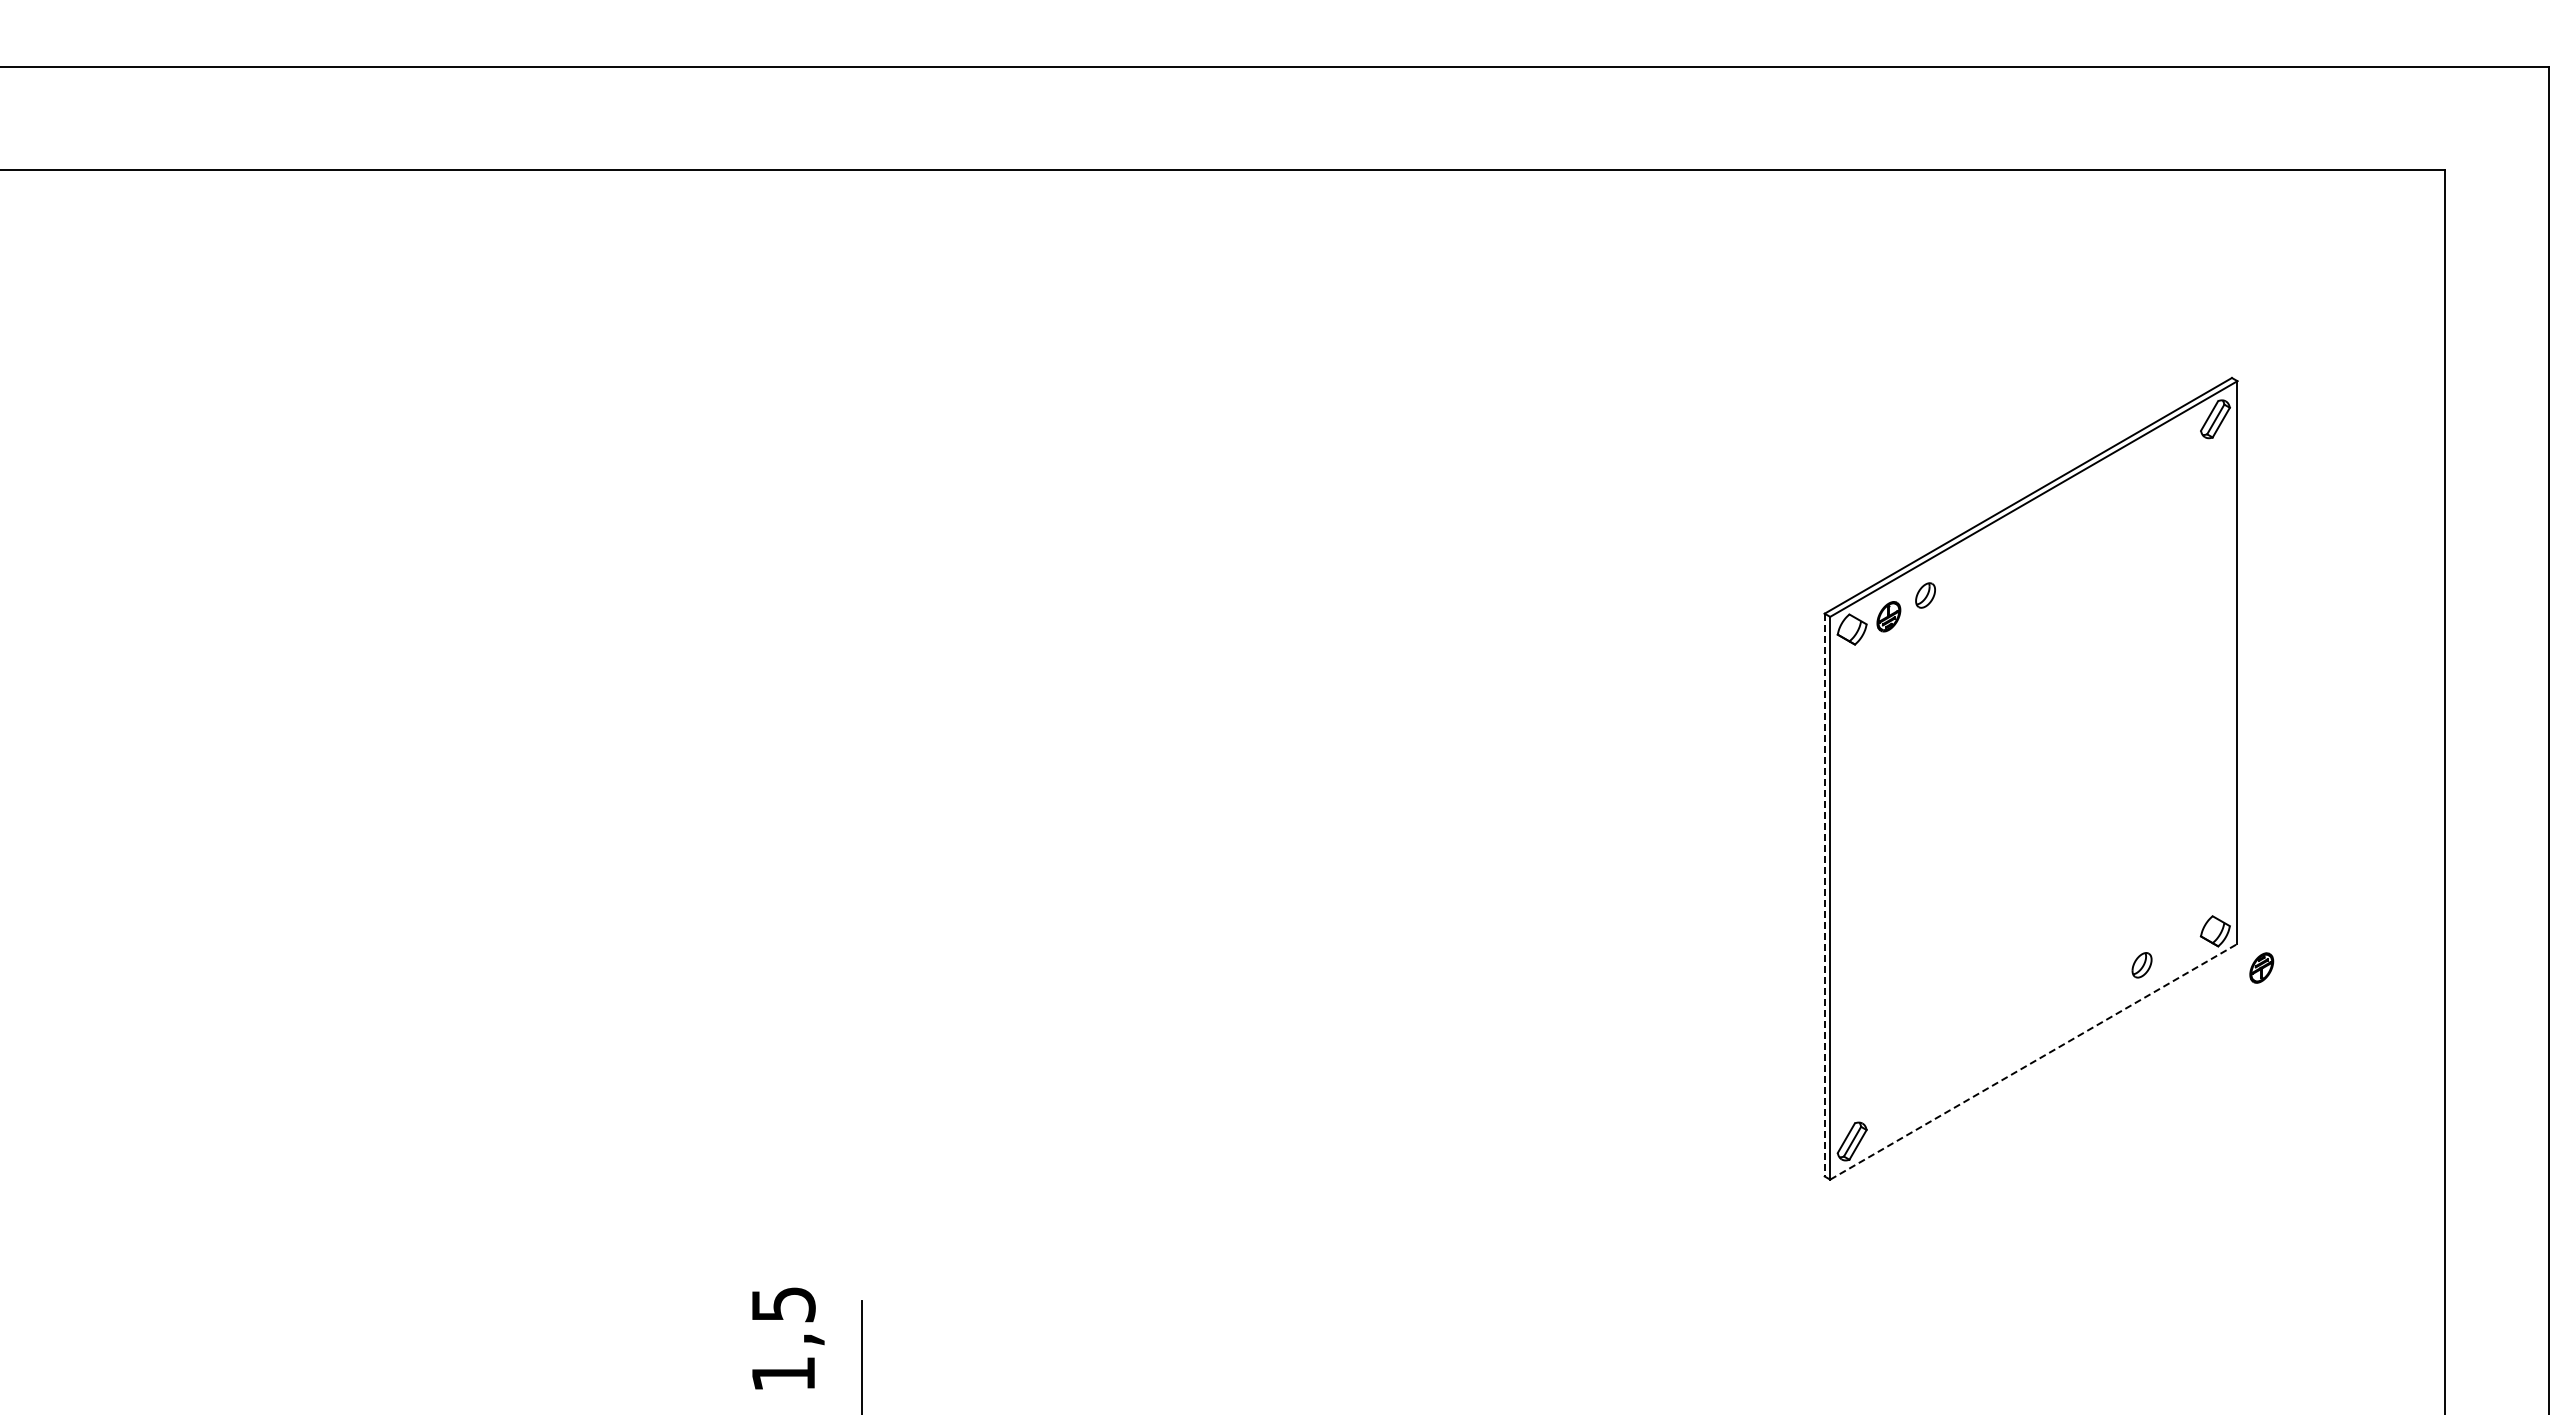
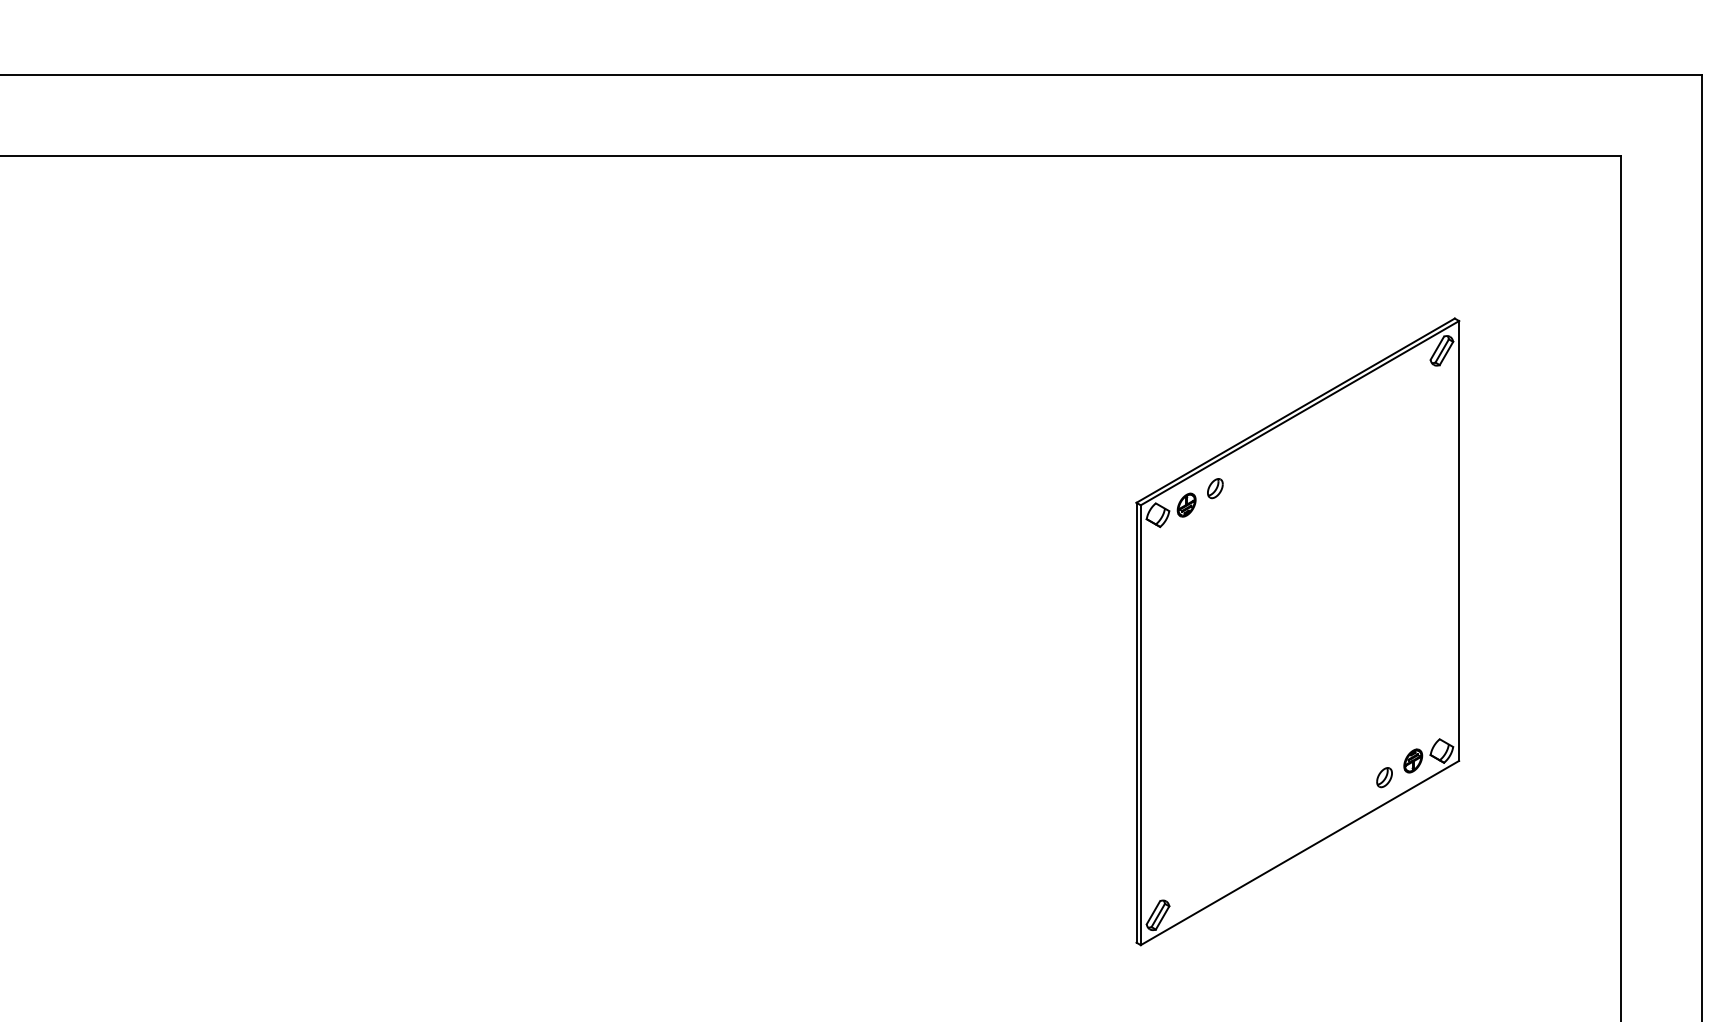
line: (1824, 895) -> (1136, 723), dashed -> solid
part: (2261, 967) -> (1413, 760), moved
line: (2034, 1061) -> (1300, 852), dashed -> solid

